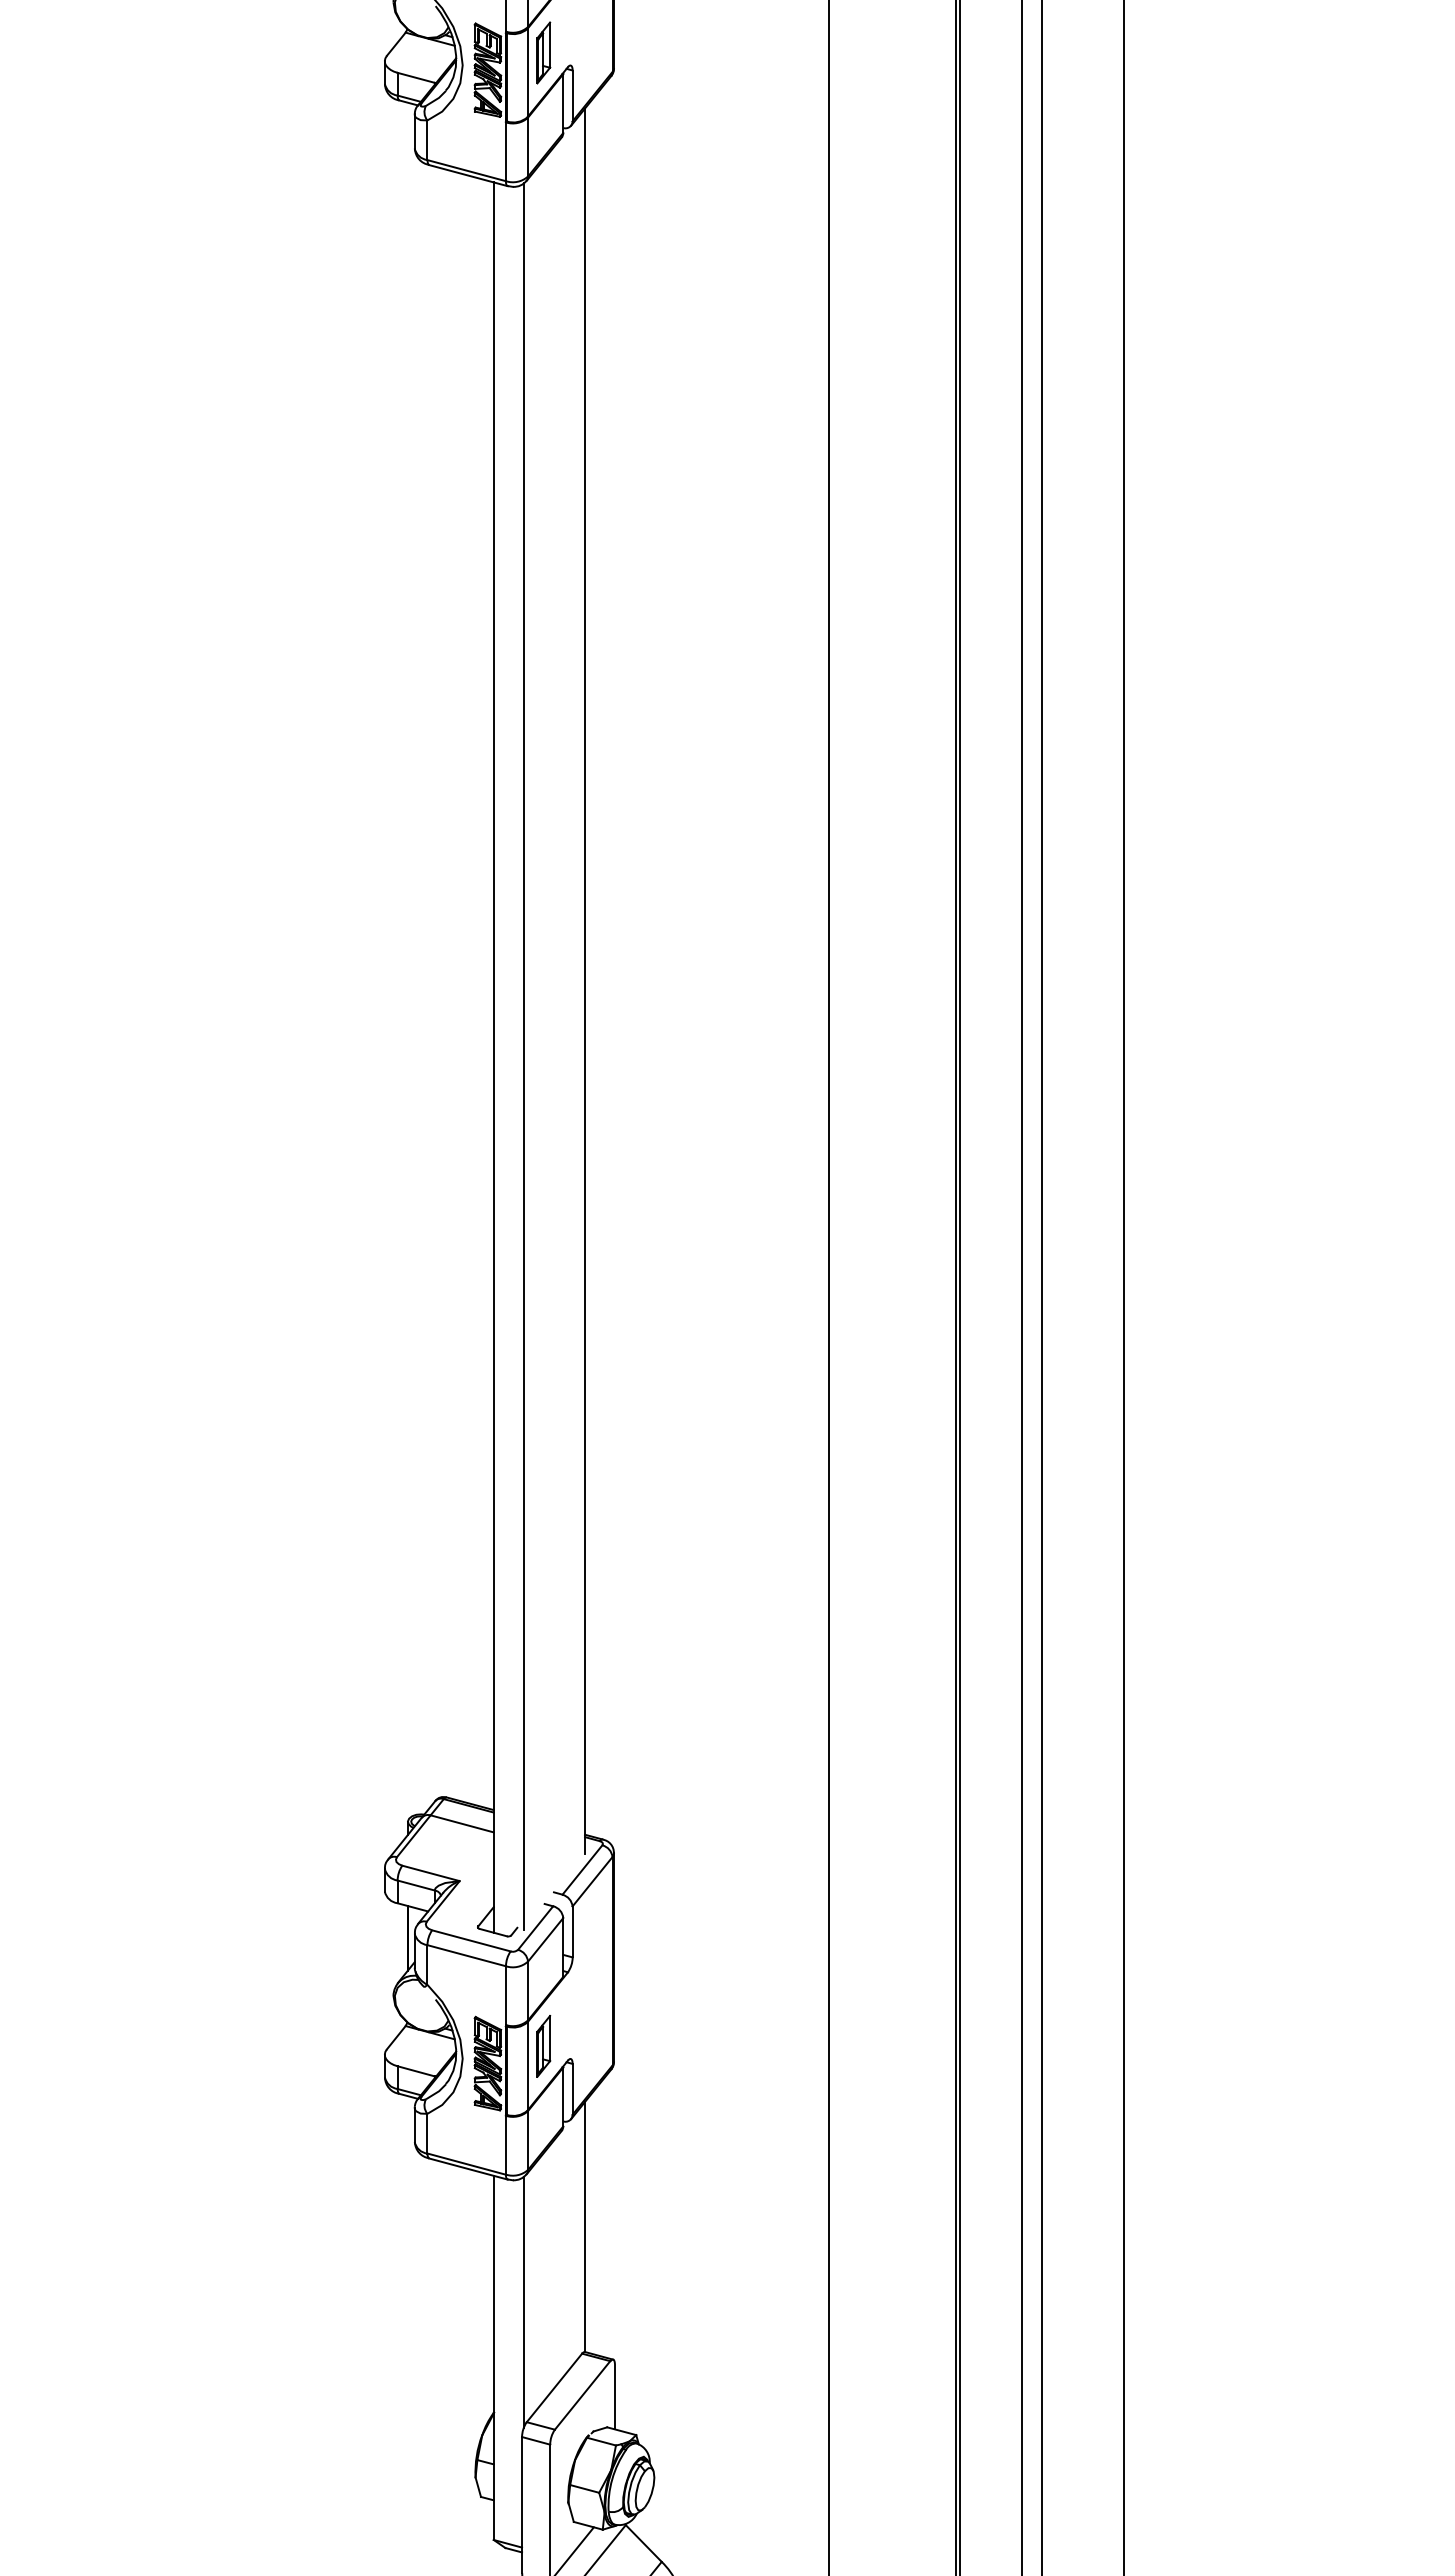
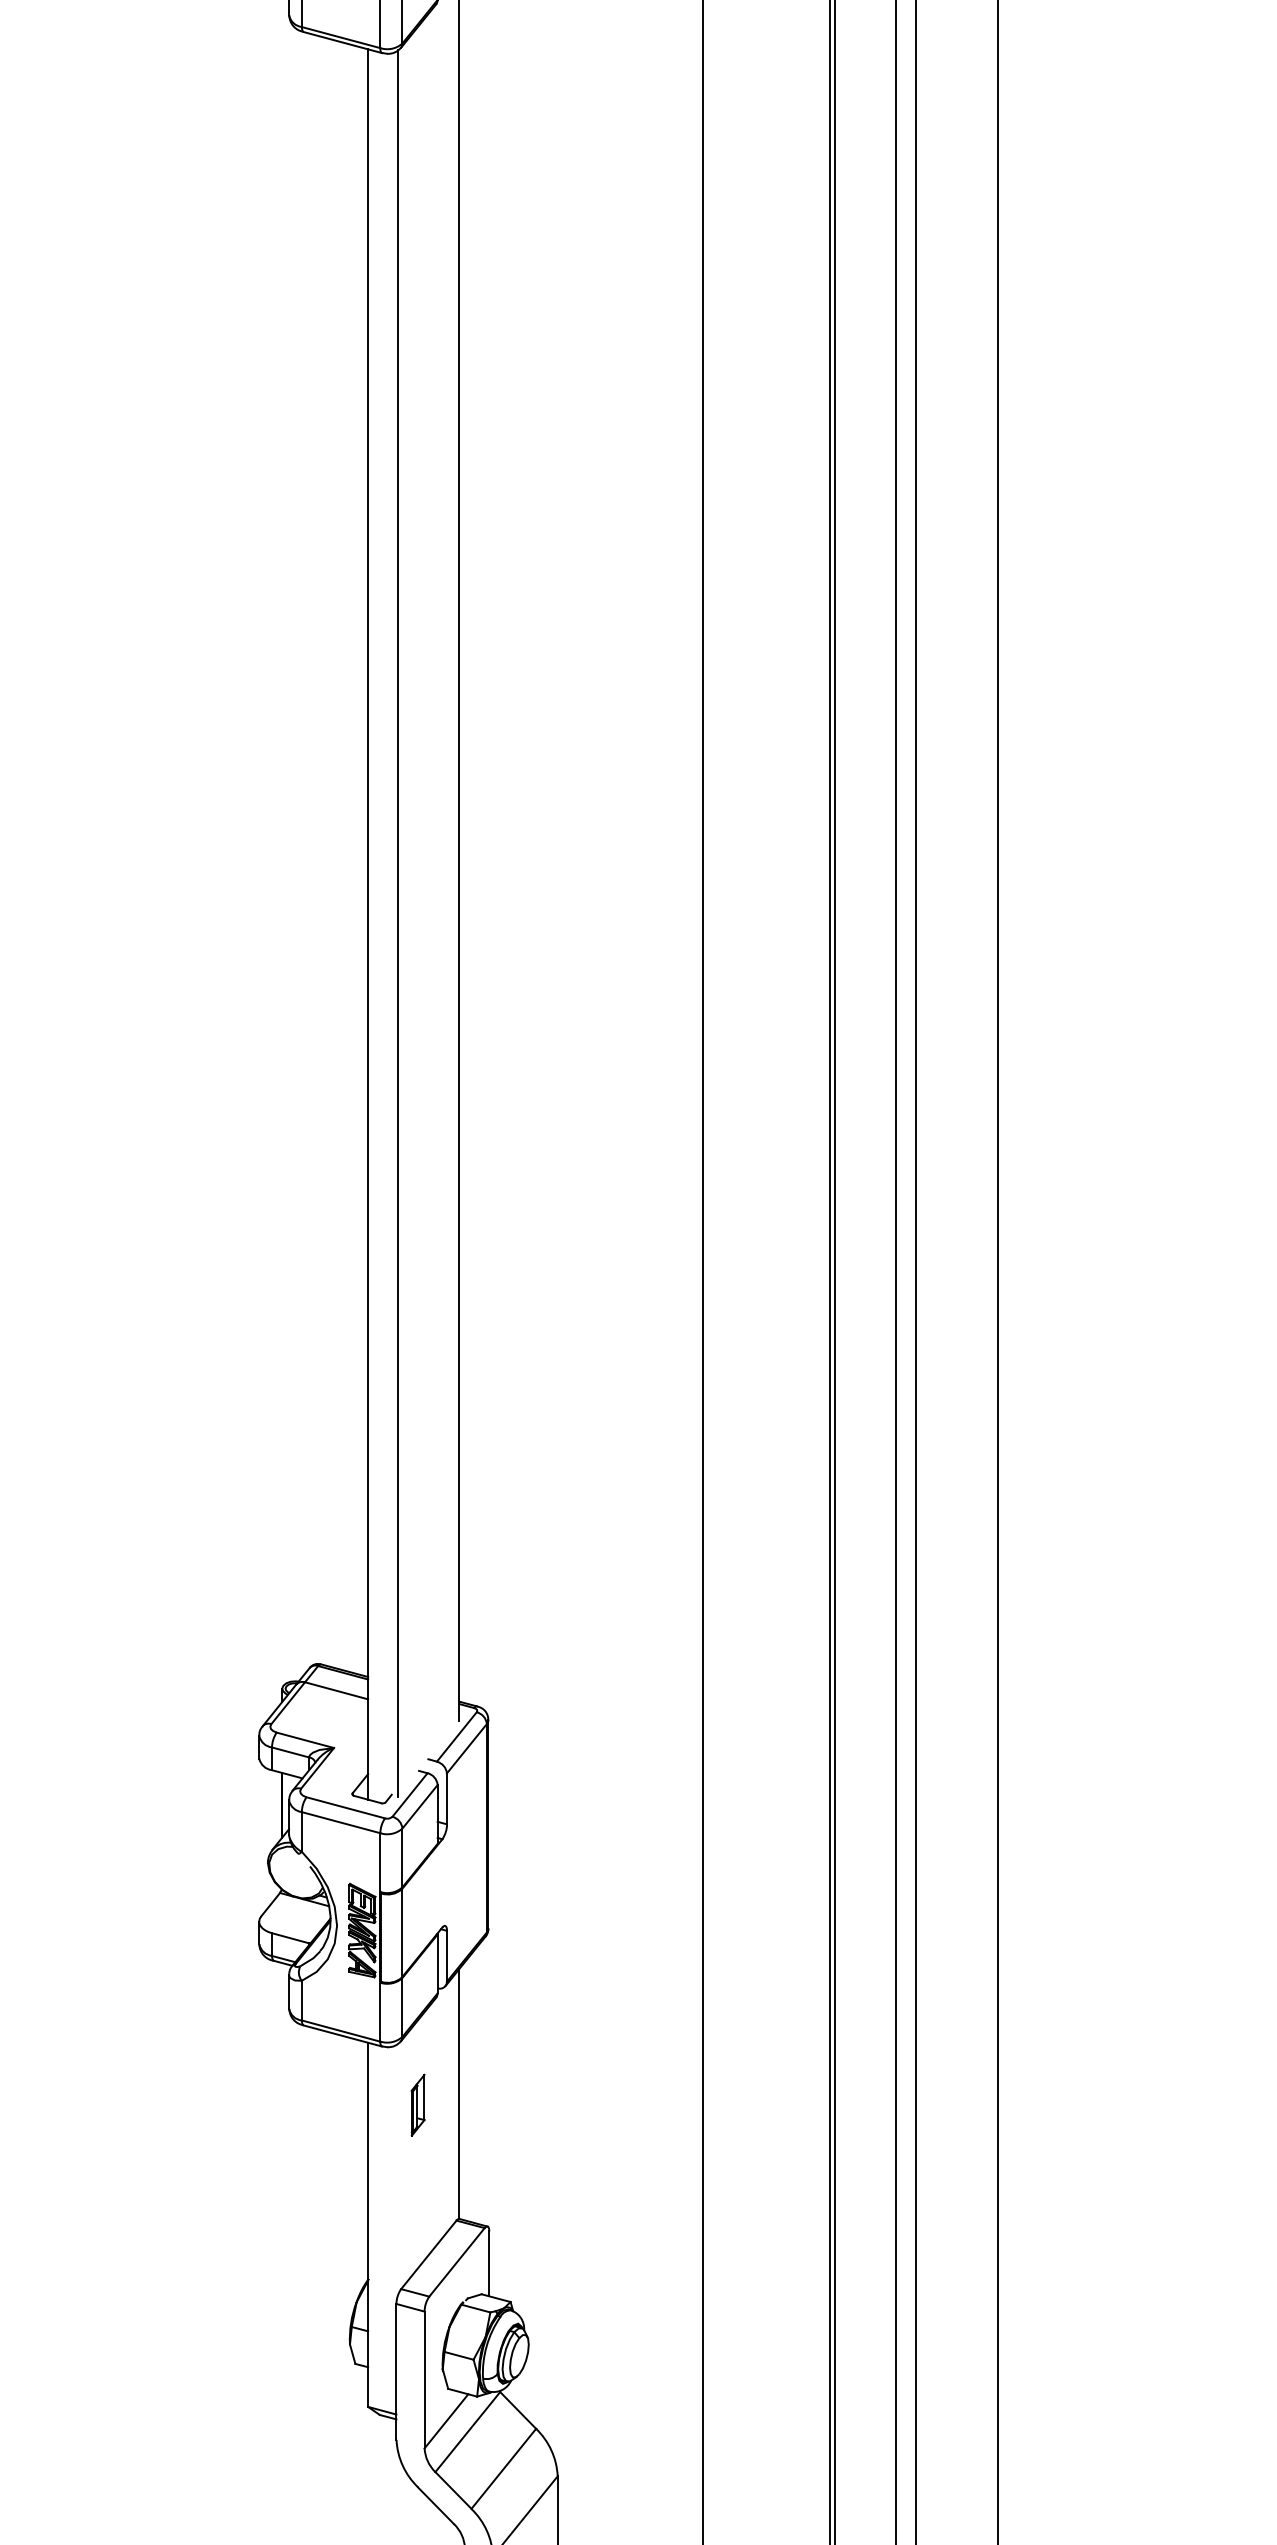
part: (543, 2046) -> (417, 2105), moved
line: (523, 2301) -> (397, 2168), removed

